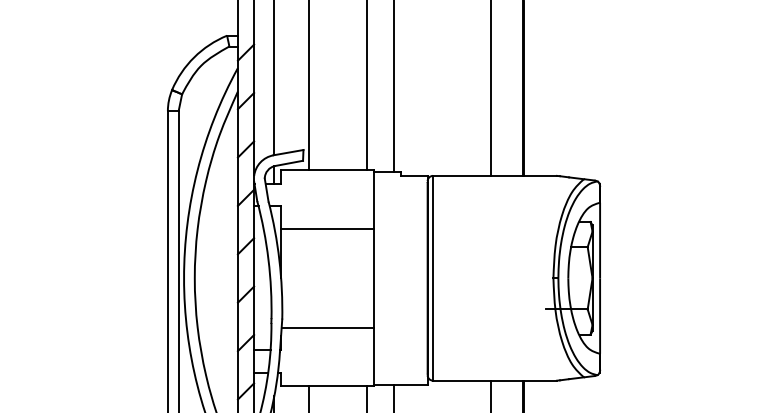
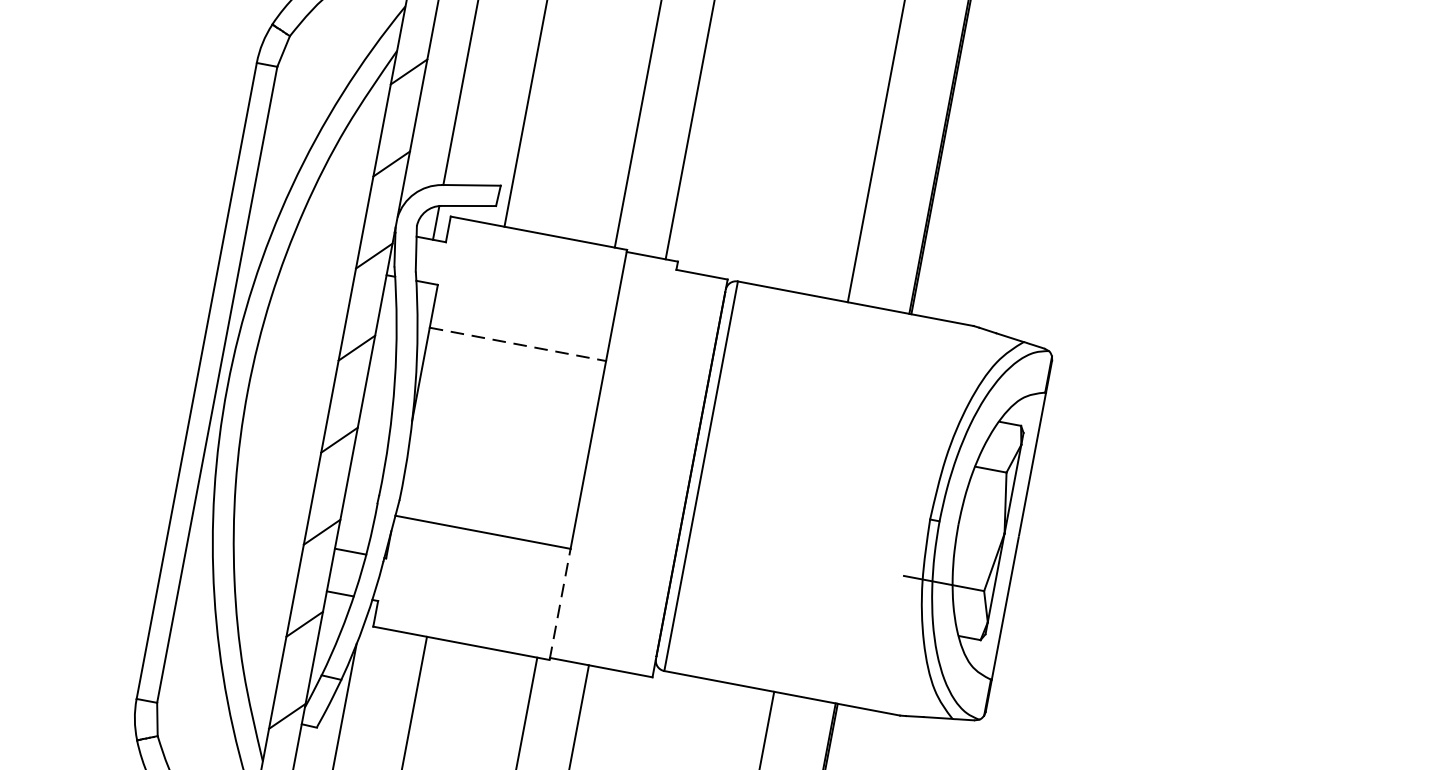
line: (327, 228) -> (518, 343), solid -> dashed
line: (373, 356) -> (559, 603), solid -> dashed

